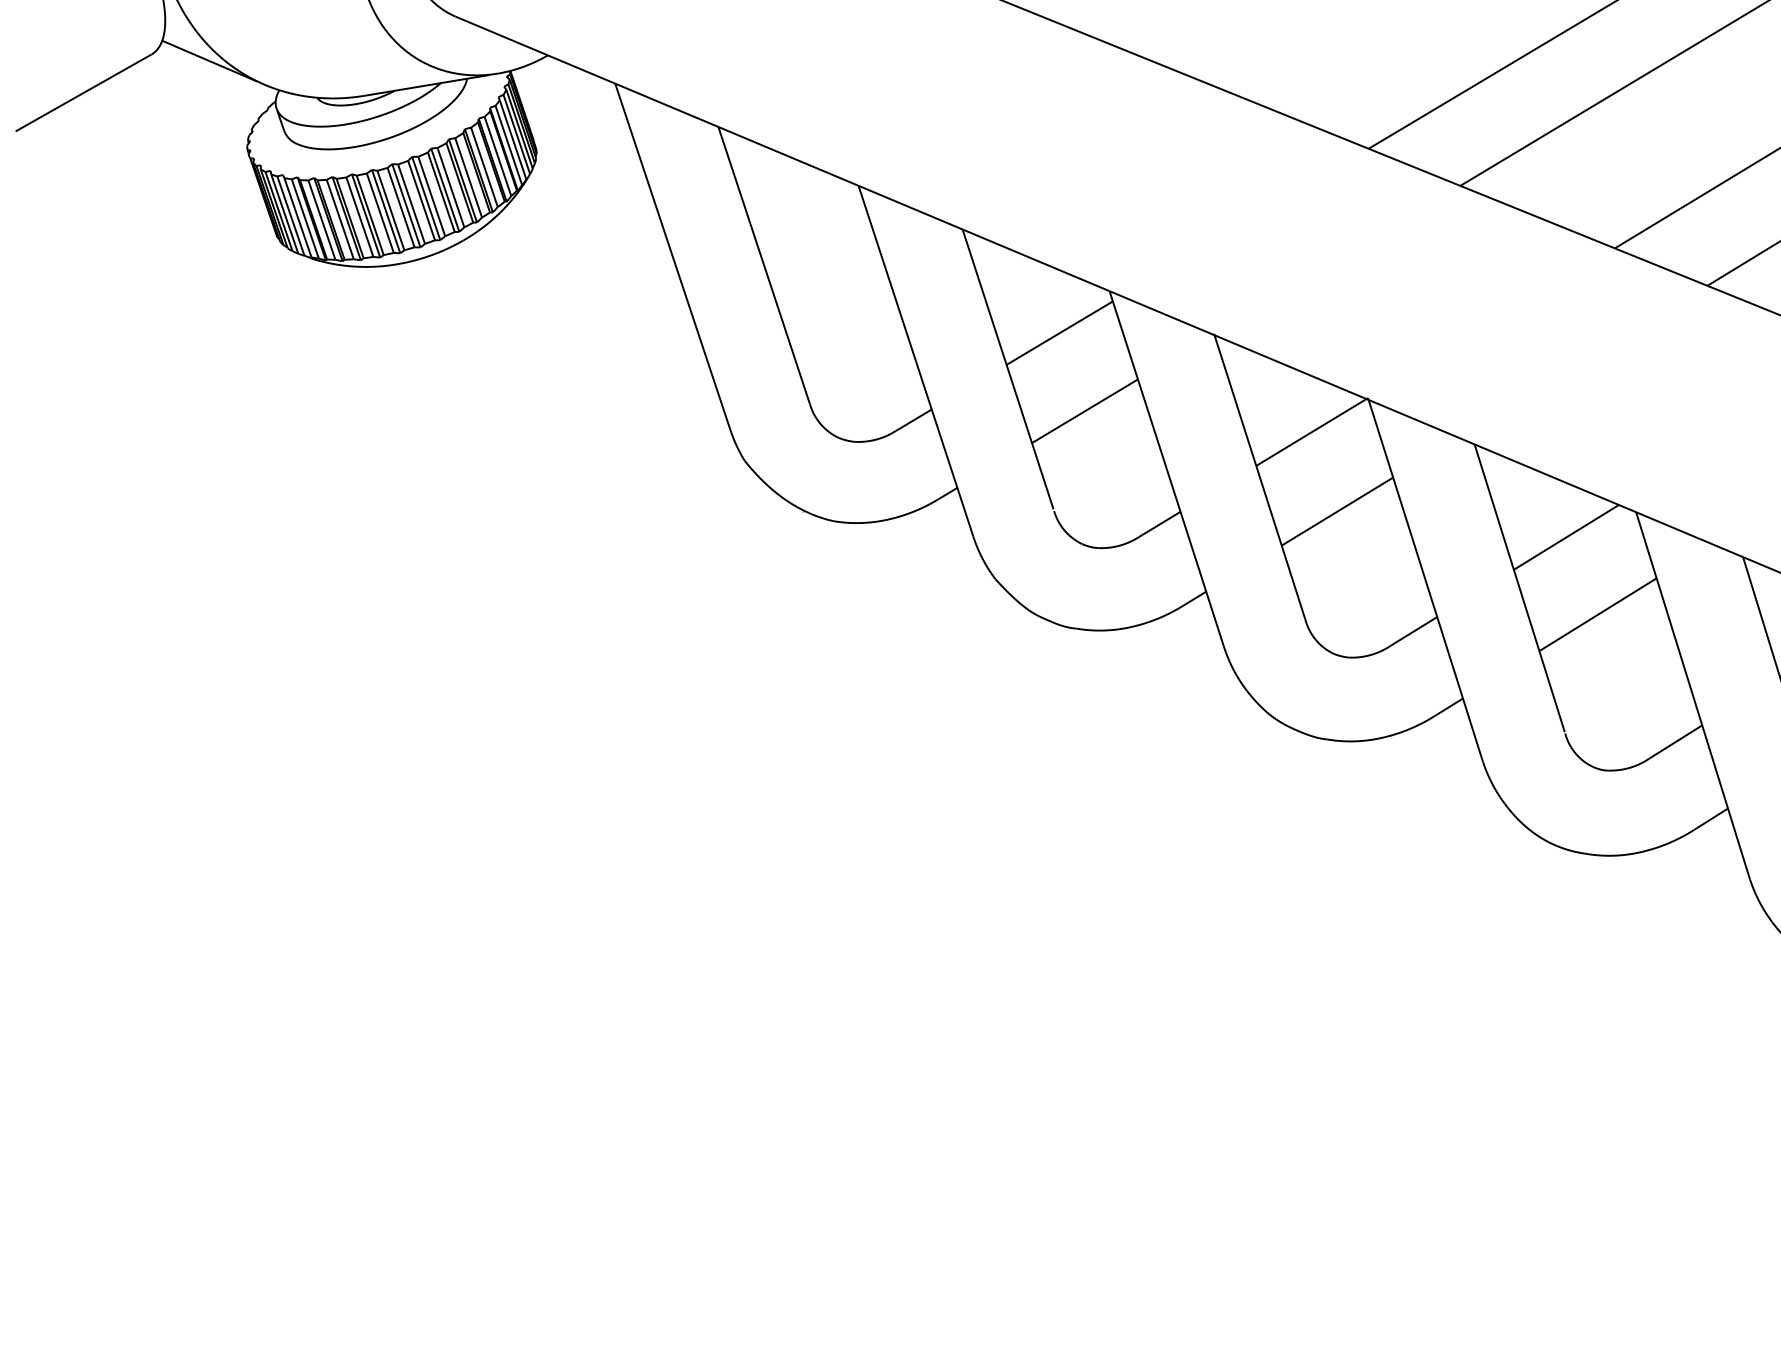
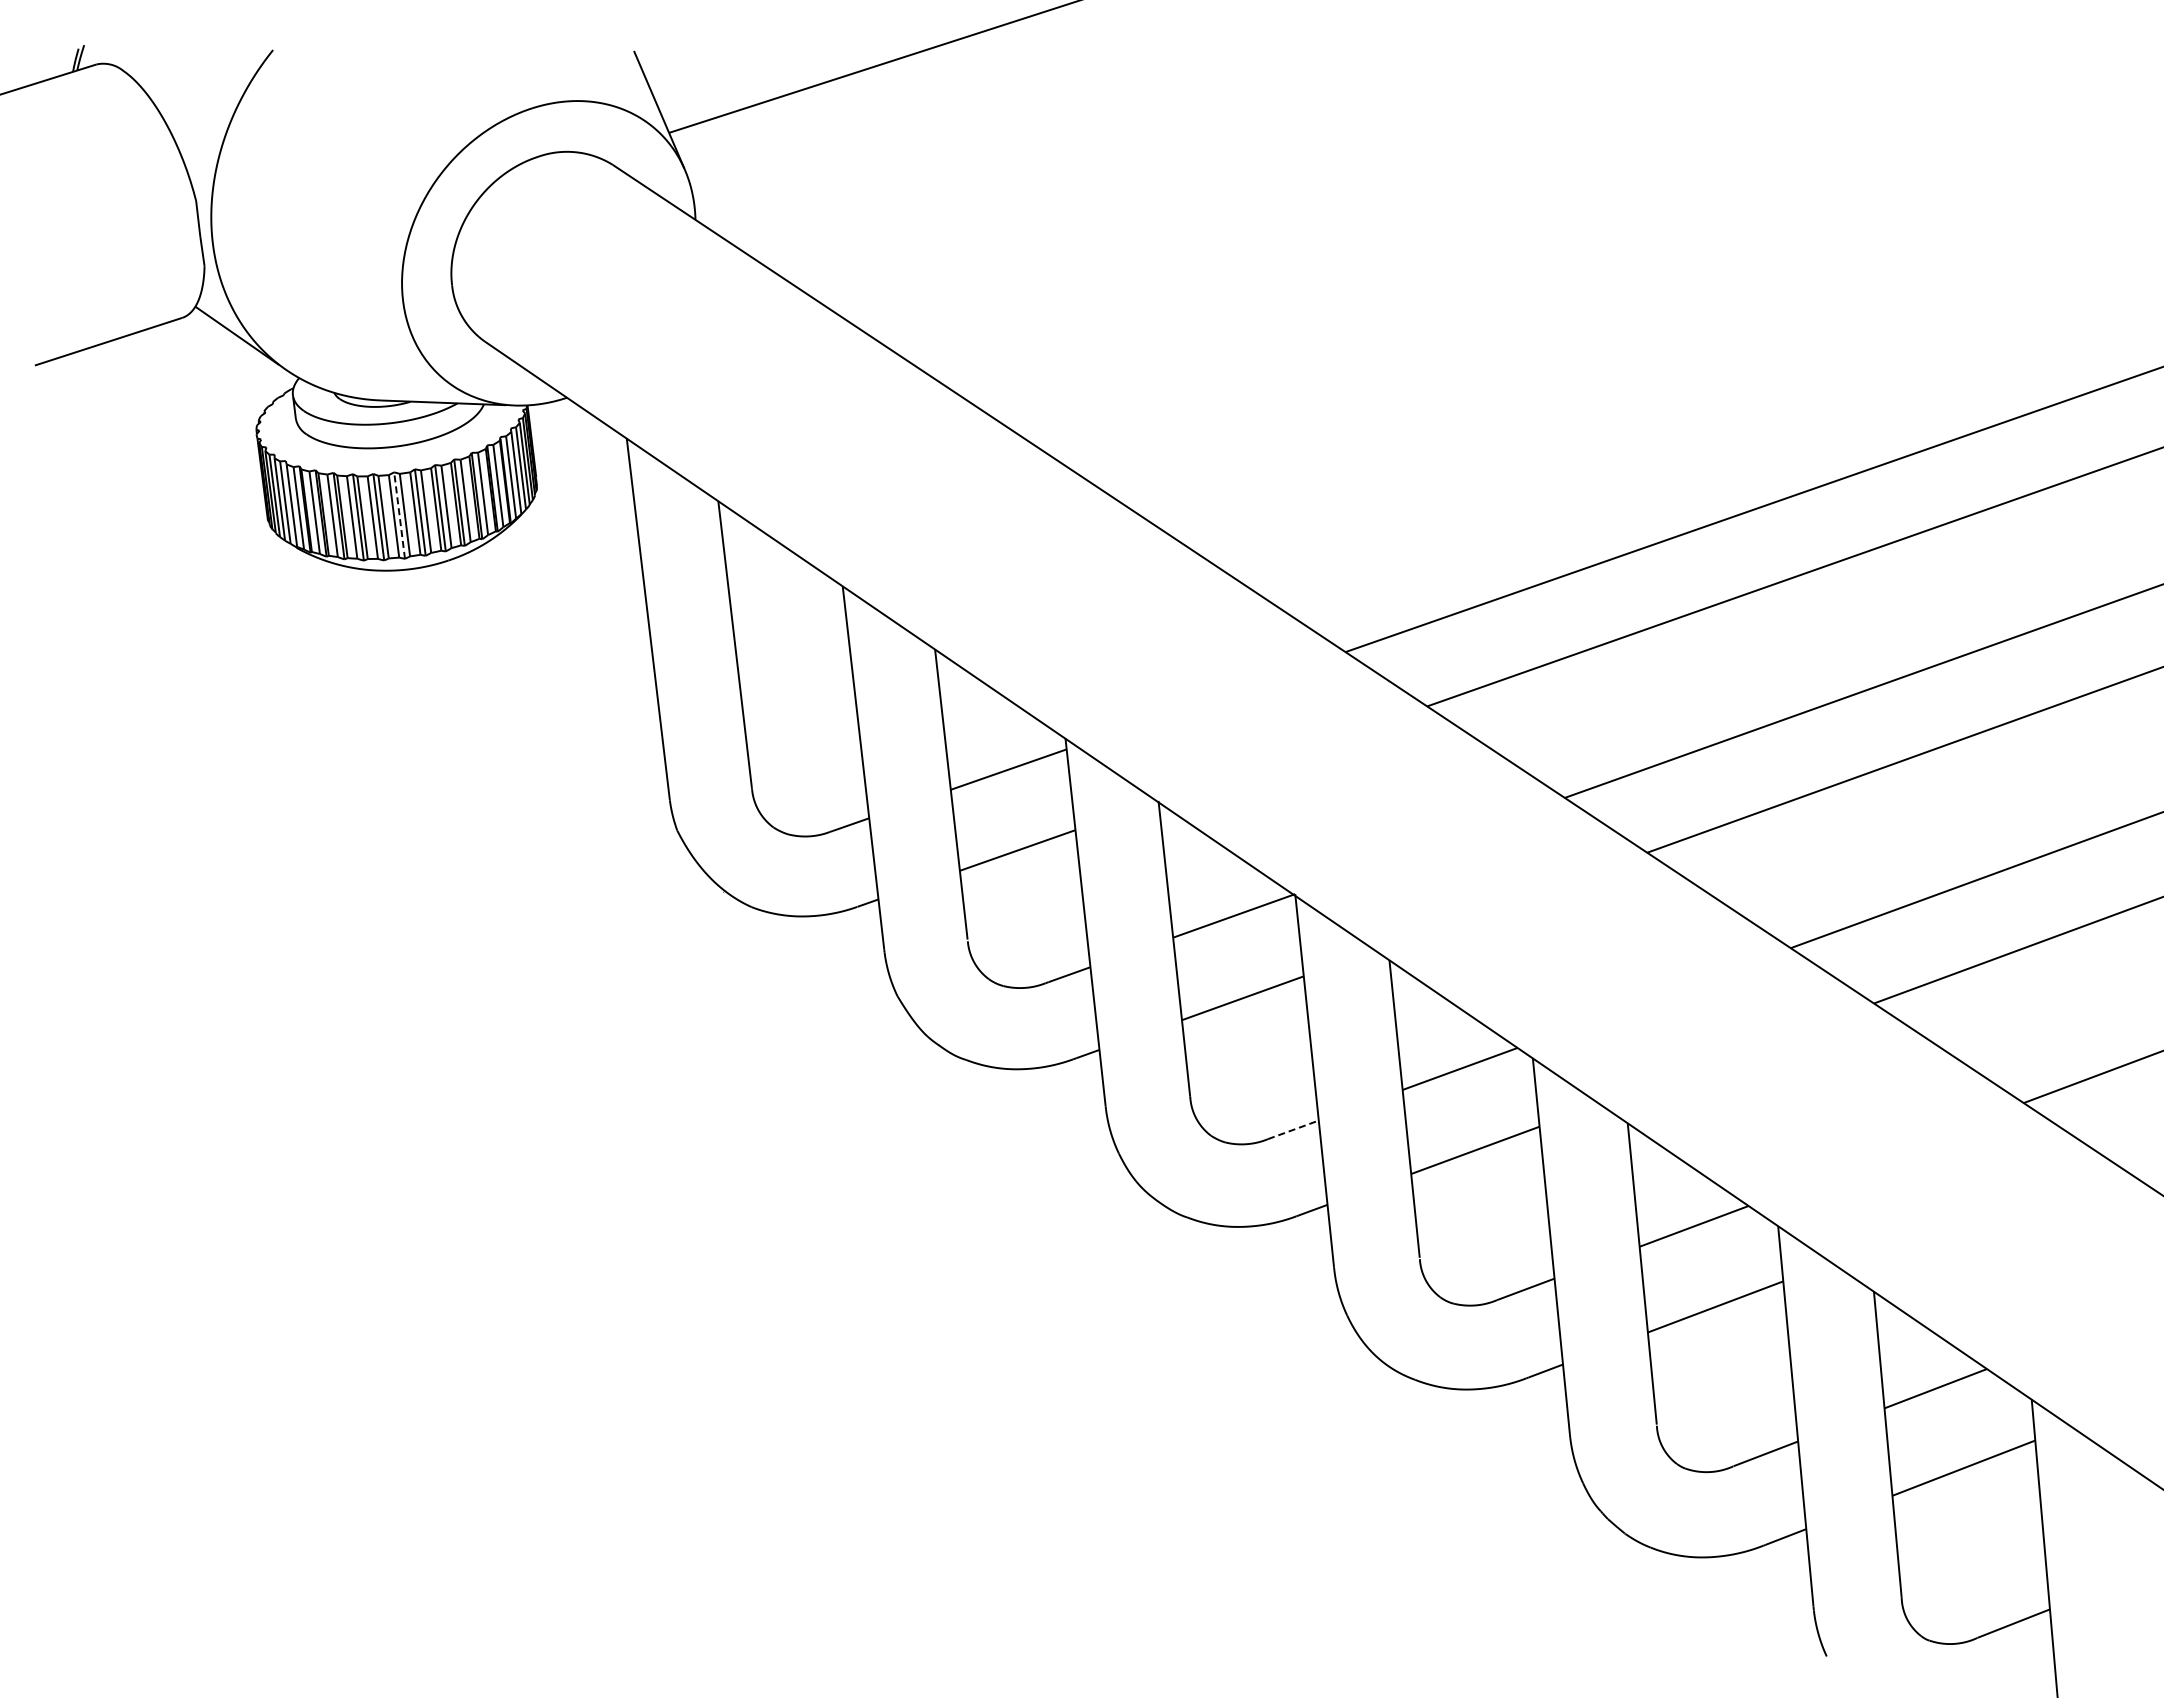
line: (406, 205) -> (399, 515), solid -> dashed
line: (1414, 630) -> (1293, 1129), solid -> dashed

